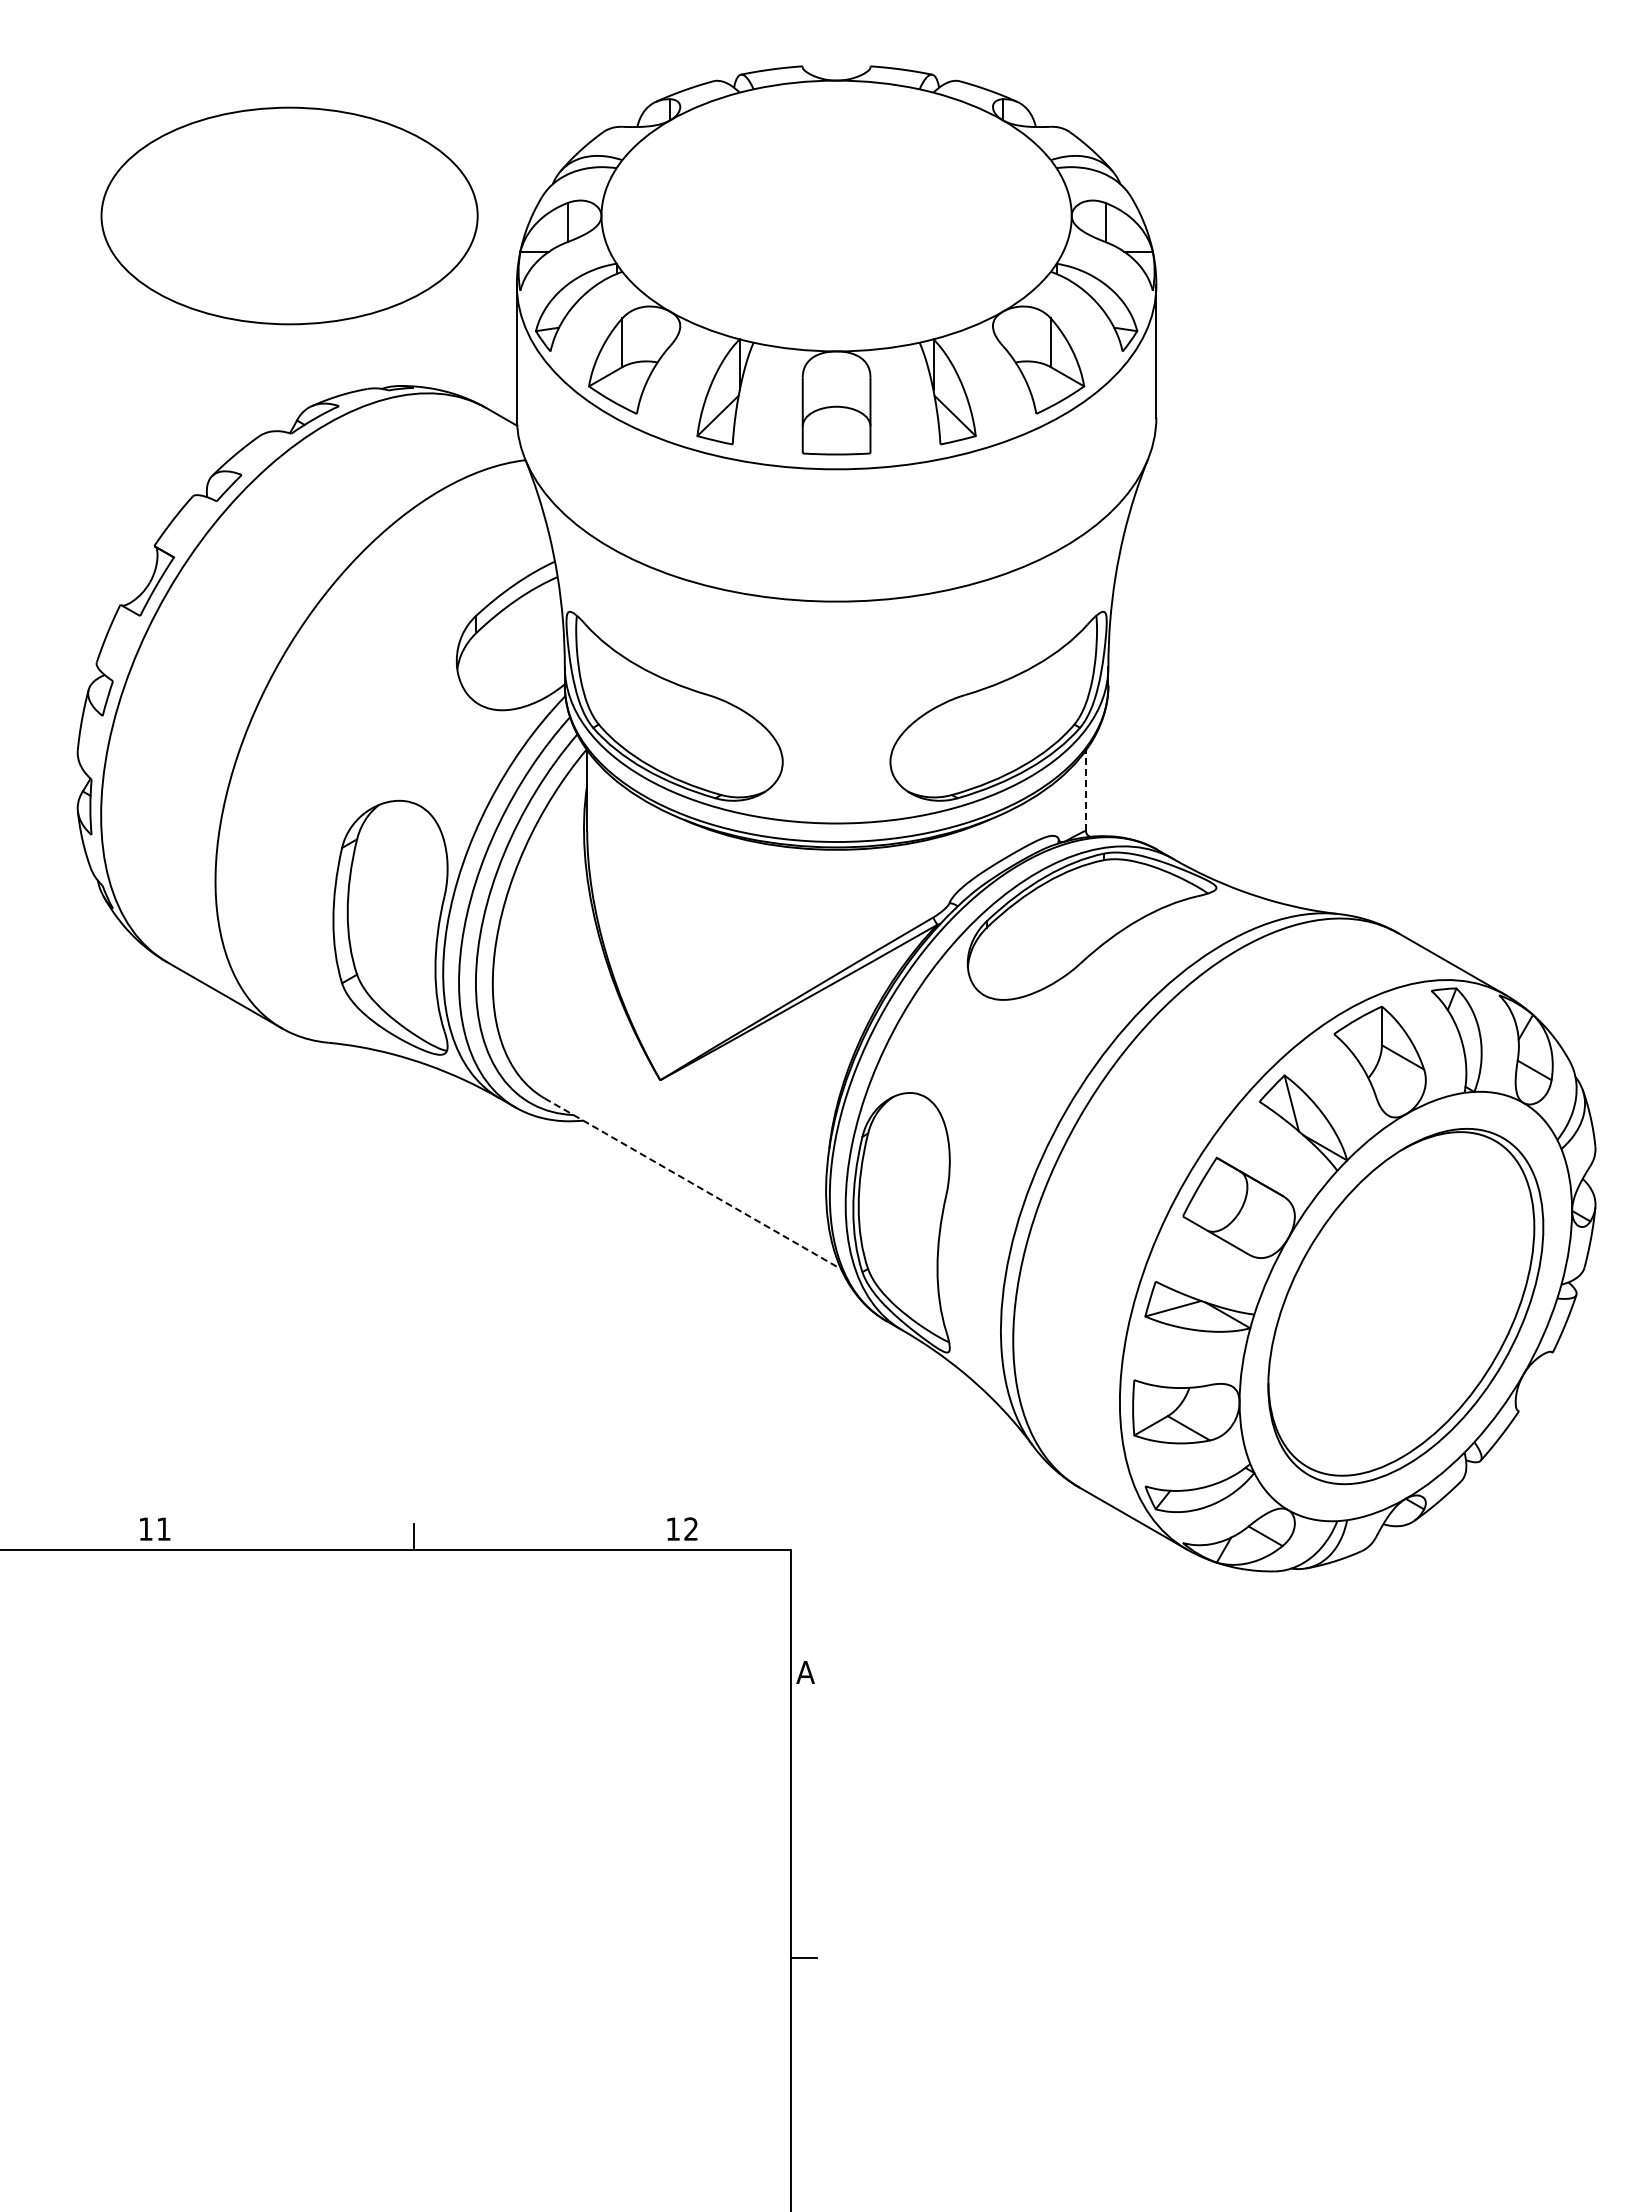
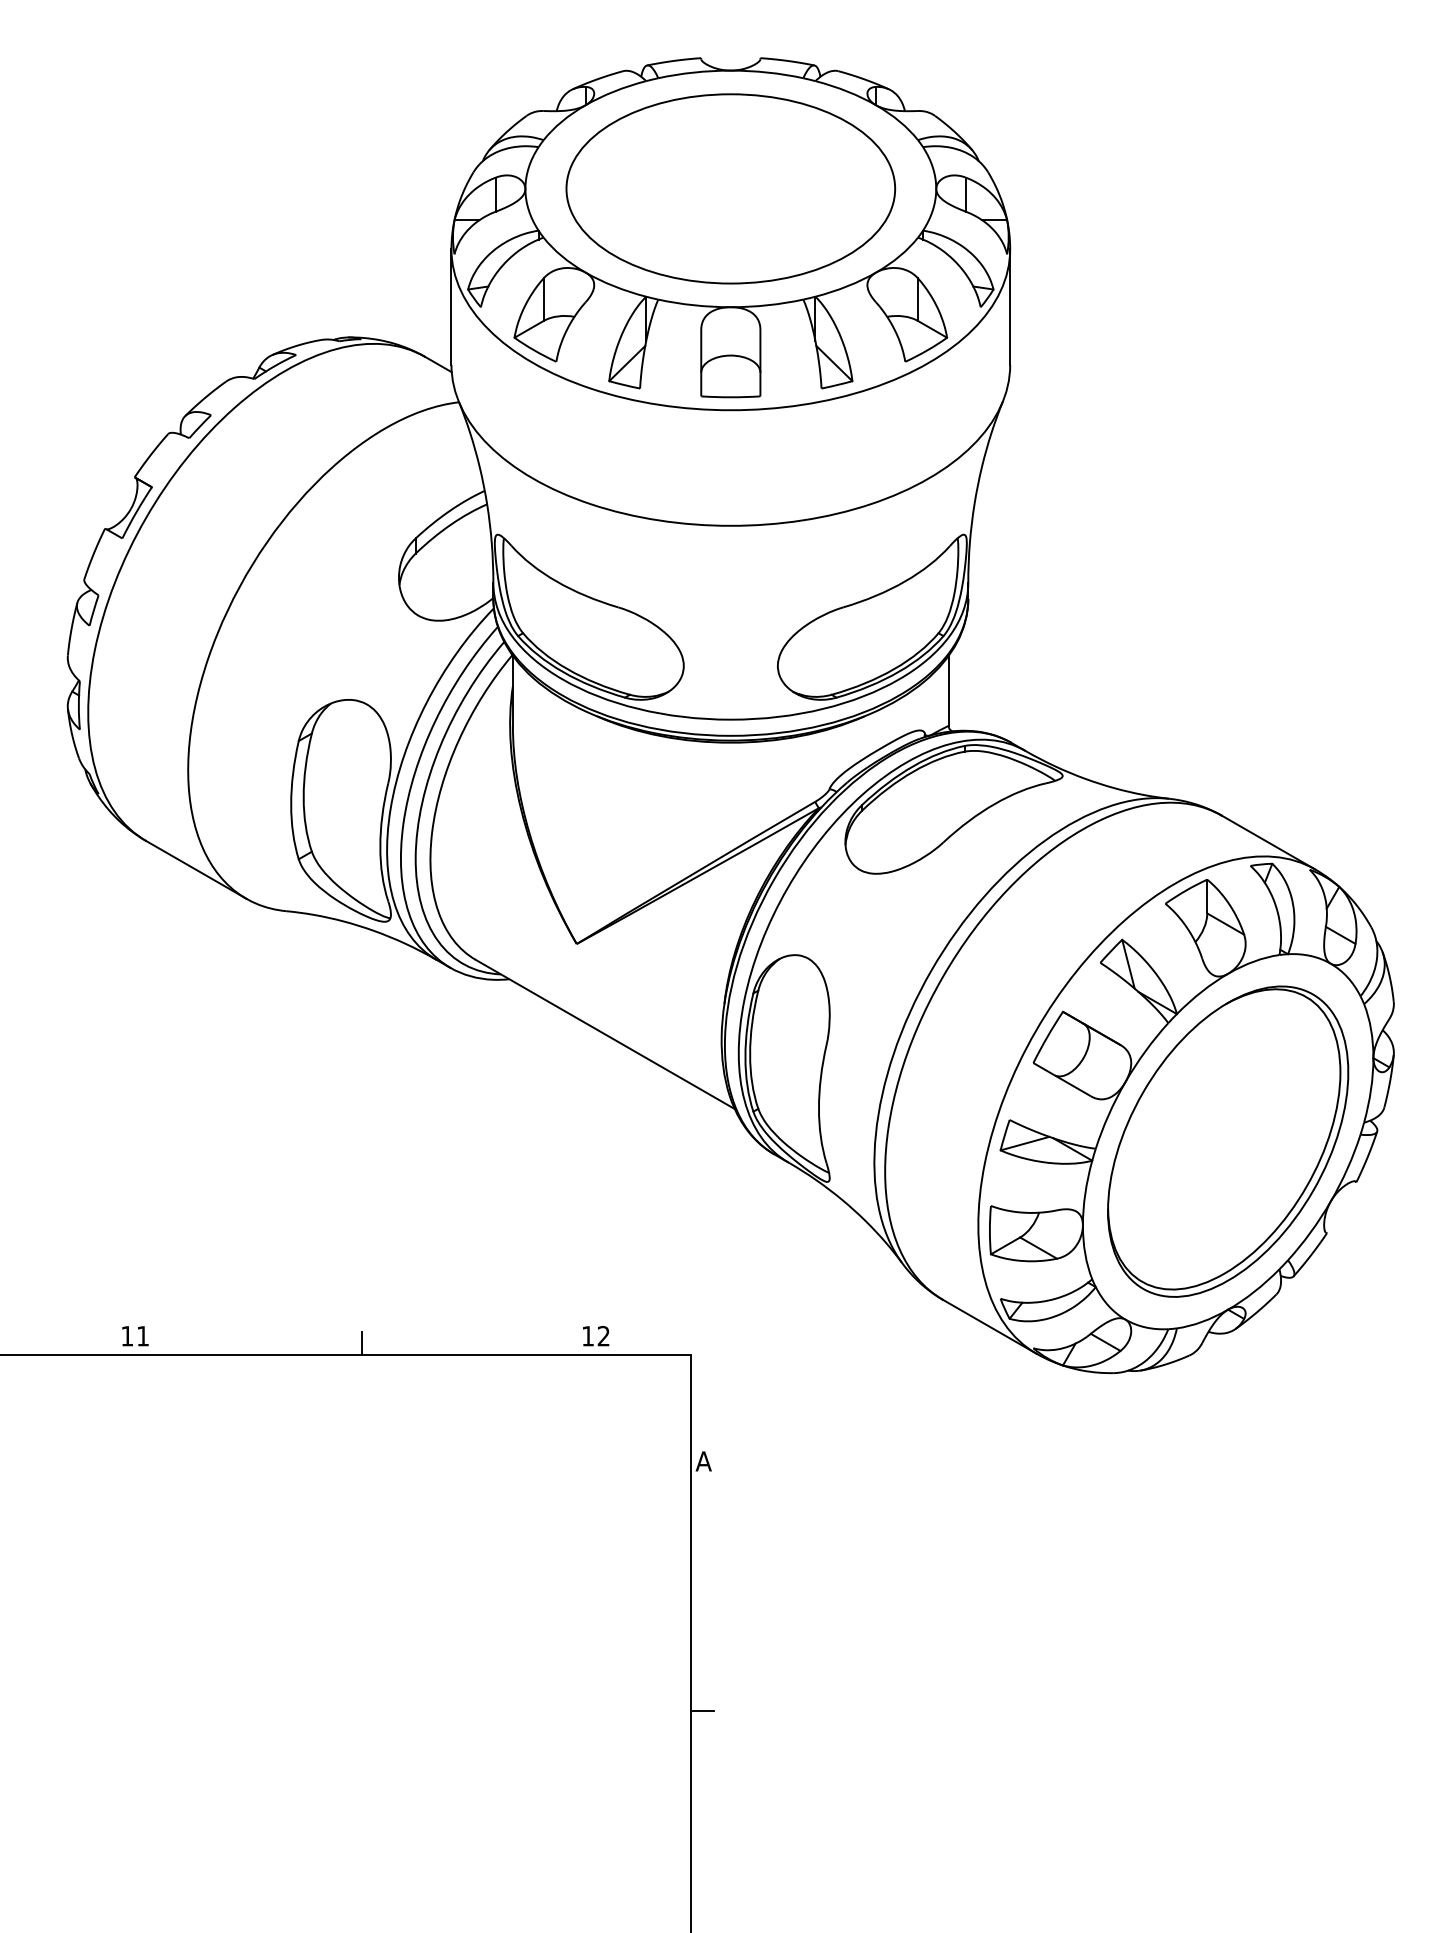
part: (289, 215) -> (730, 188), moved
line: (1086, 790) -> (949, 690), dashed -> solid
line: (693, 1184) -> (605, 1035), dashed -> solid

